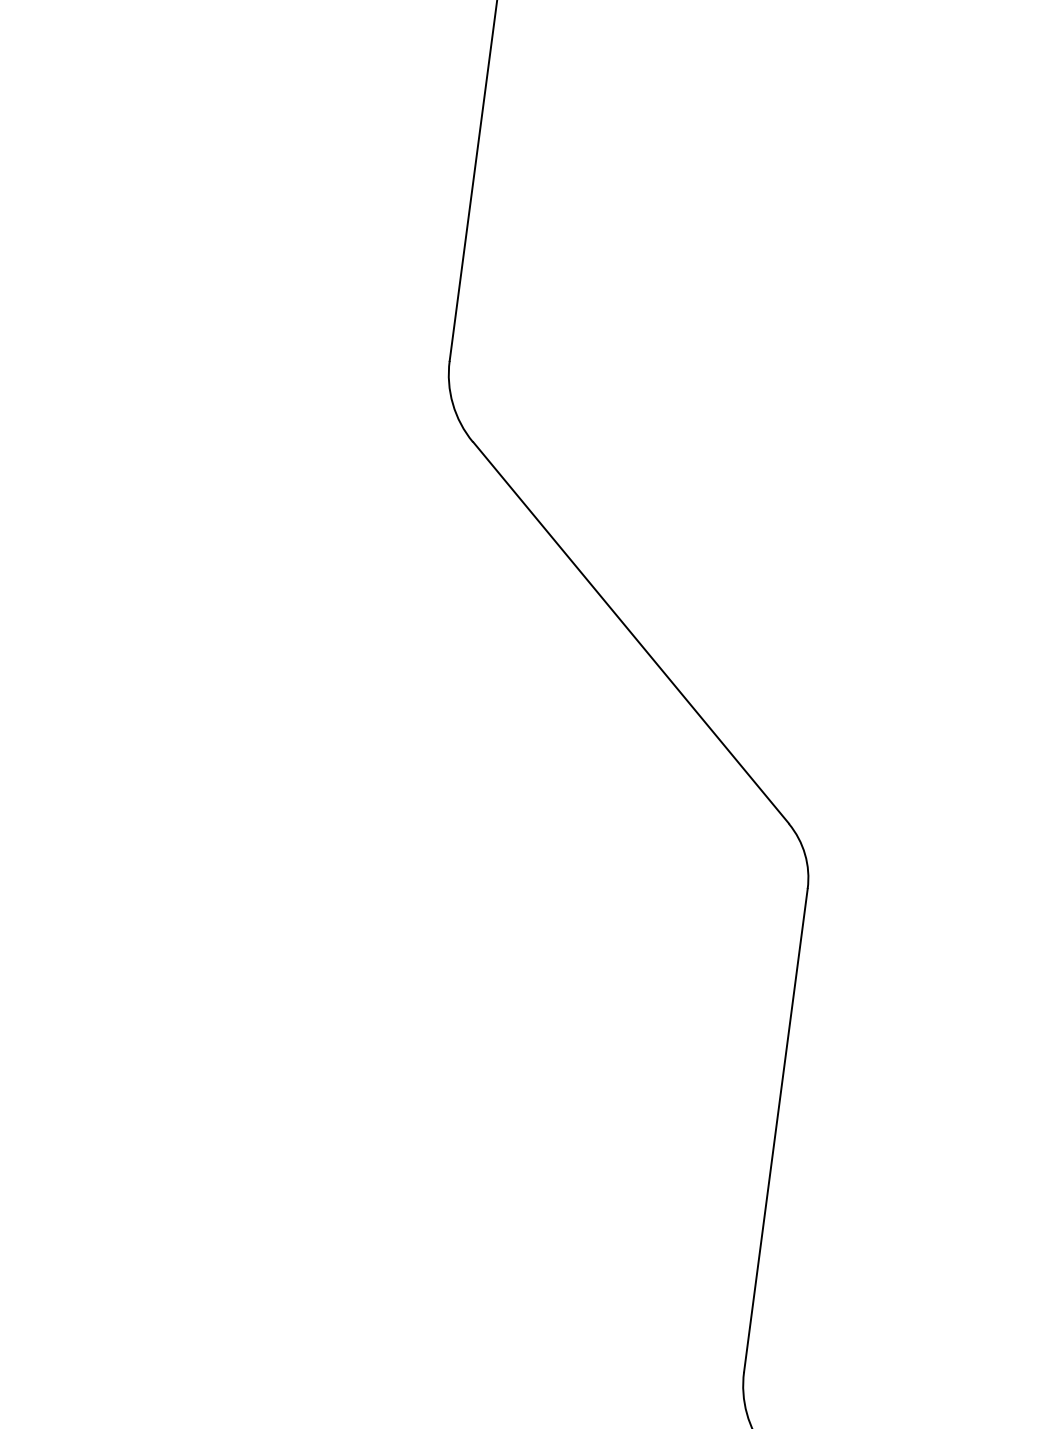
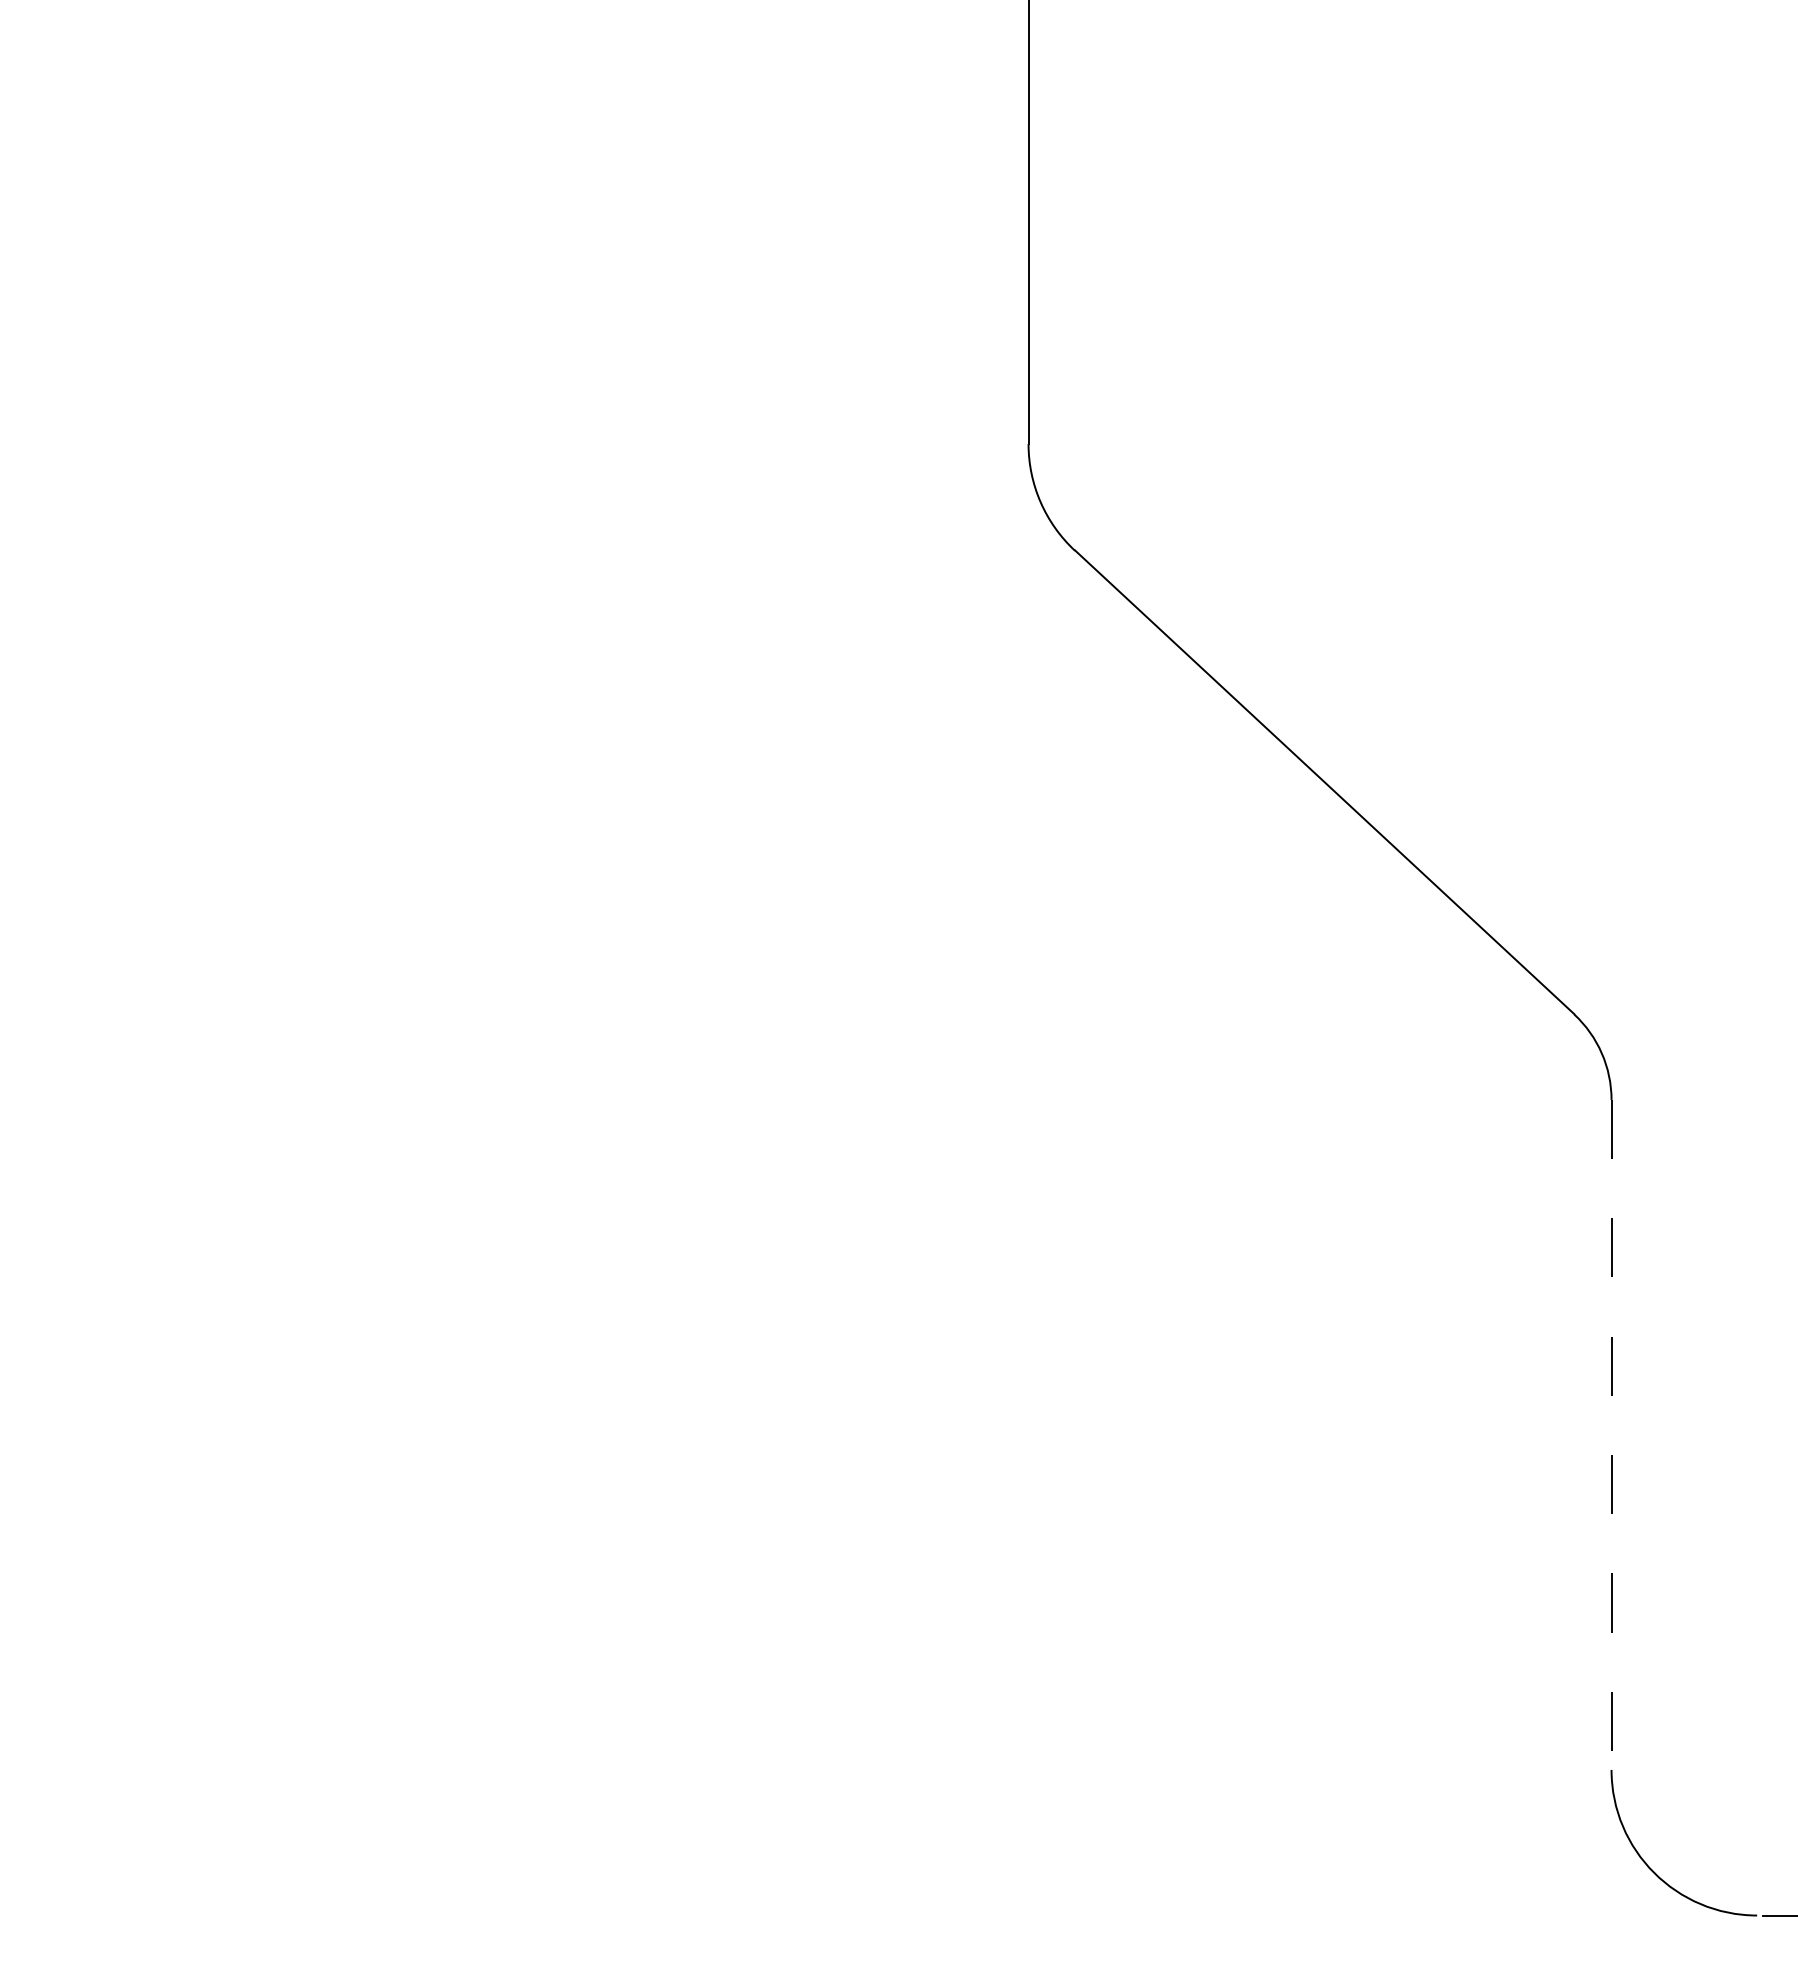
line: (775, 1130) -> (1611, 1435), solid -> dashed

